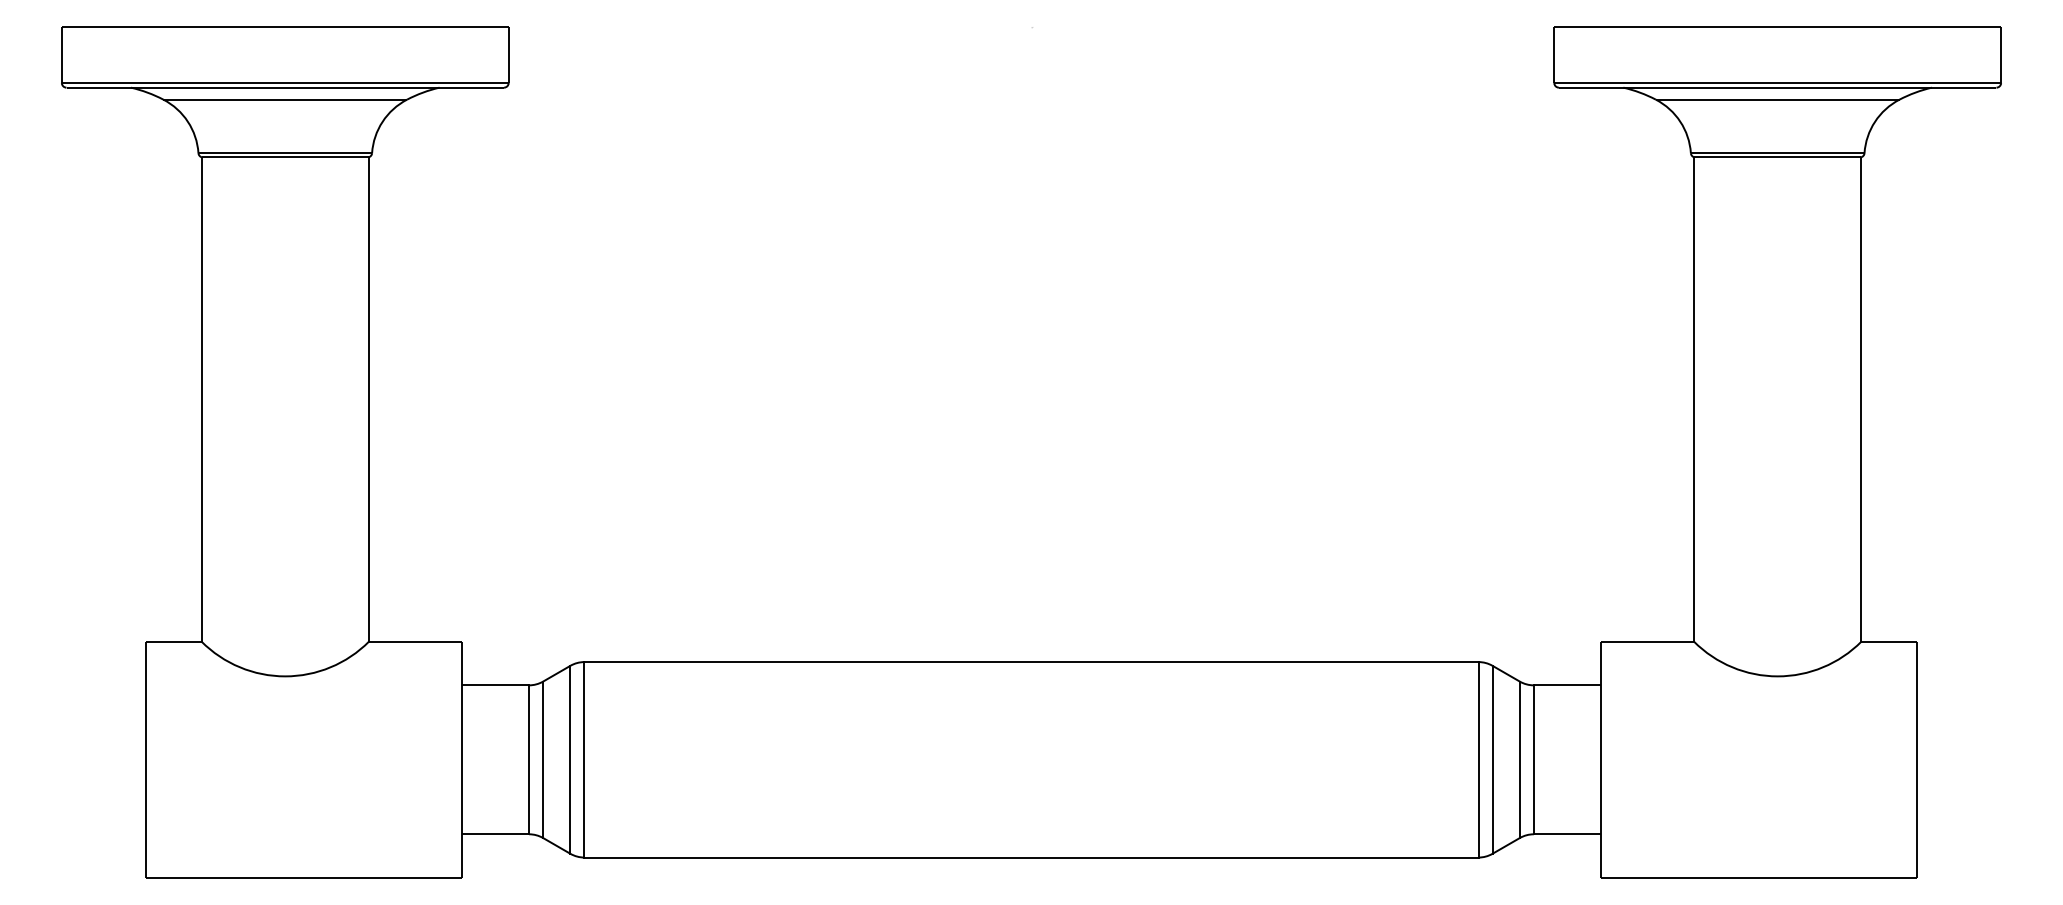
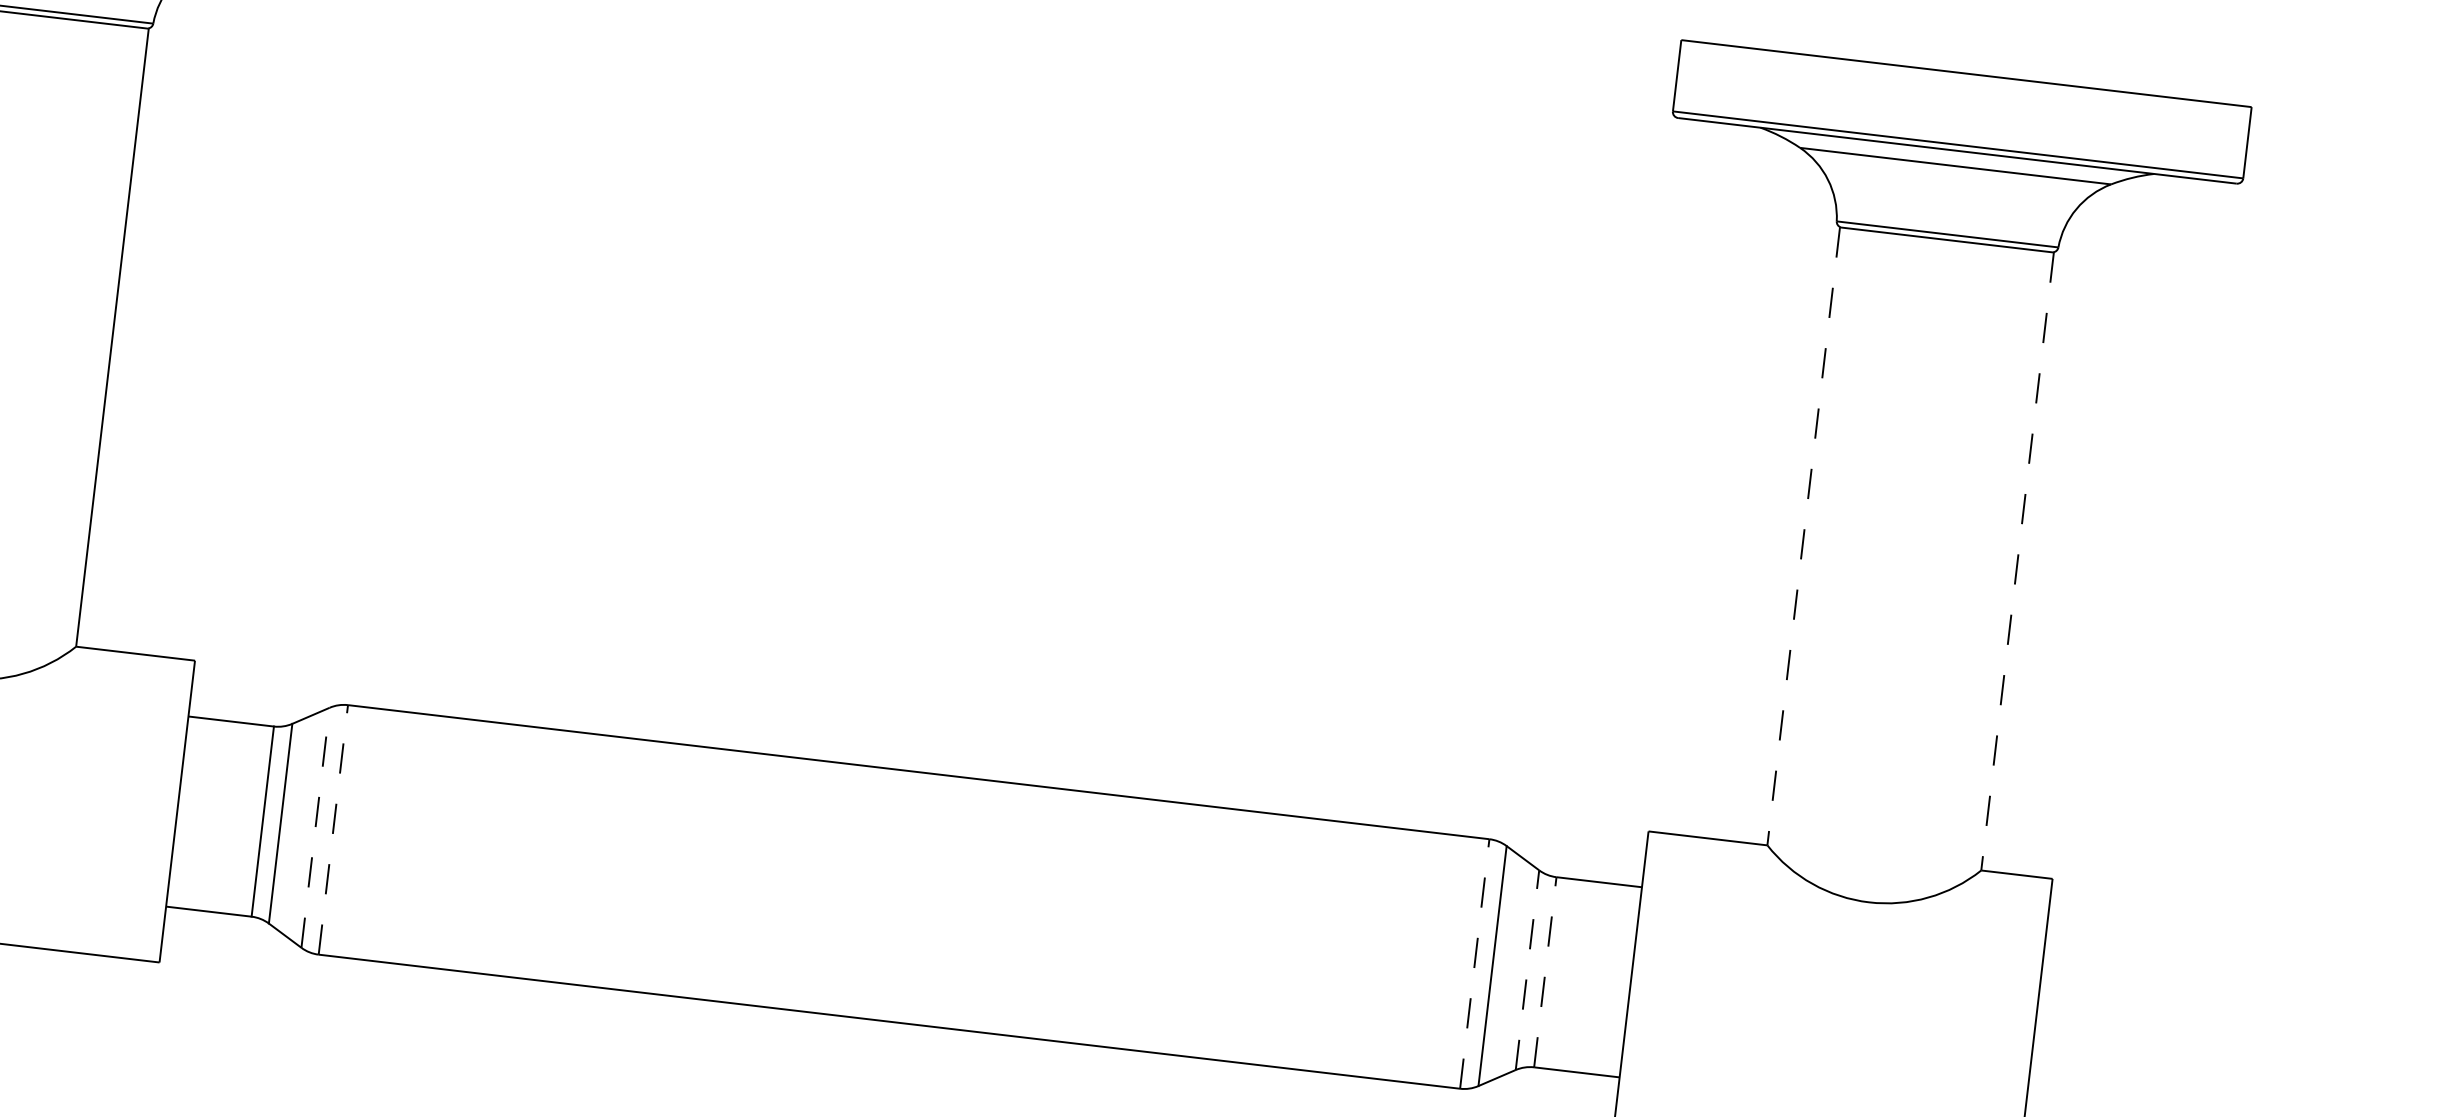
line: (1693, 400) -> (1803, 537), solid -> dashed
line: (1861, 400) -> (2017, 562), solid -> dashed
line: (570, 759) -> (315, 827), solid -> dashed
line: (584, 759) -> (333, 829), solid -> dashed
line: (1478, 759) -> (1474, 963), solid -> dashed
line: (1519, 759) -> (1527, 969), solid -> dashed
line: (1533, 759) -> (1544, 971), solid -> dashed

